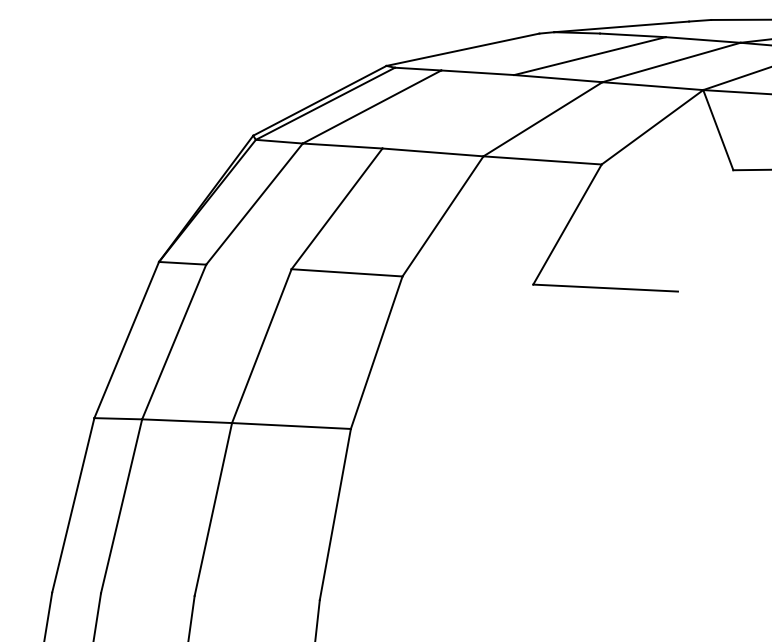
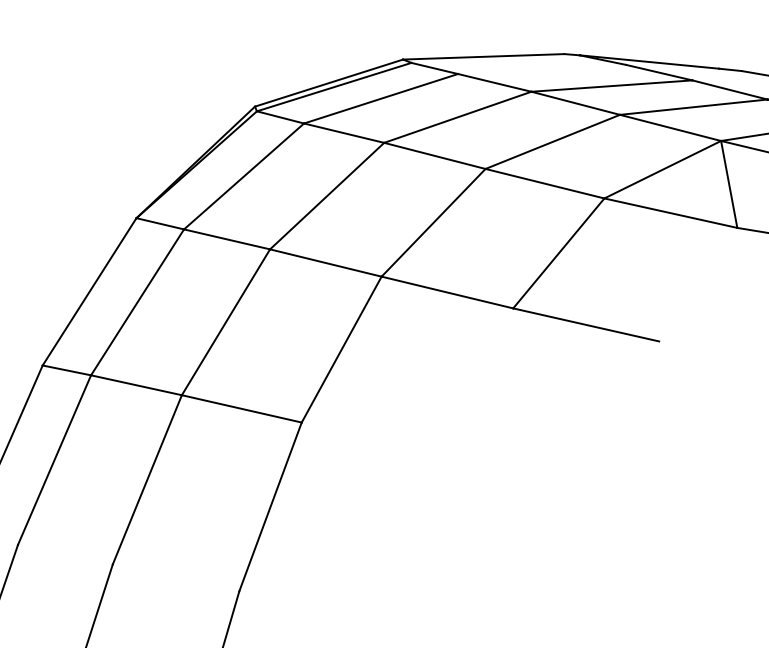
line: (448, 111) -> (458, 117), added
line: (667, 167) -> (670, 213), added
line: (248, 266) -> (226, 238), added
line: (467, 280) -> (447, 292), added

